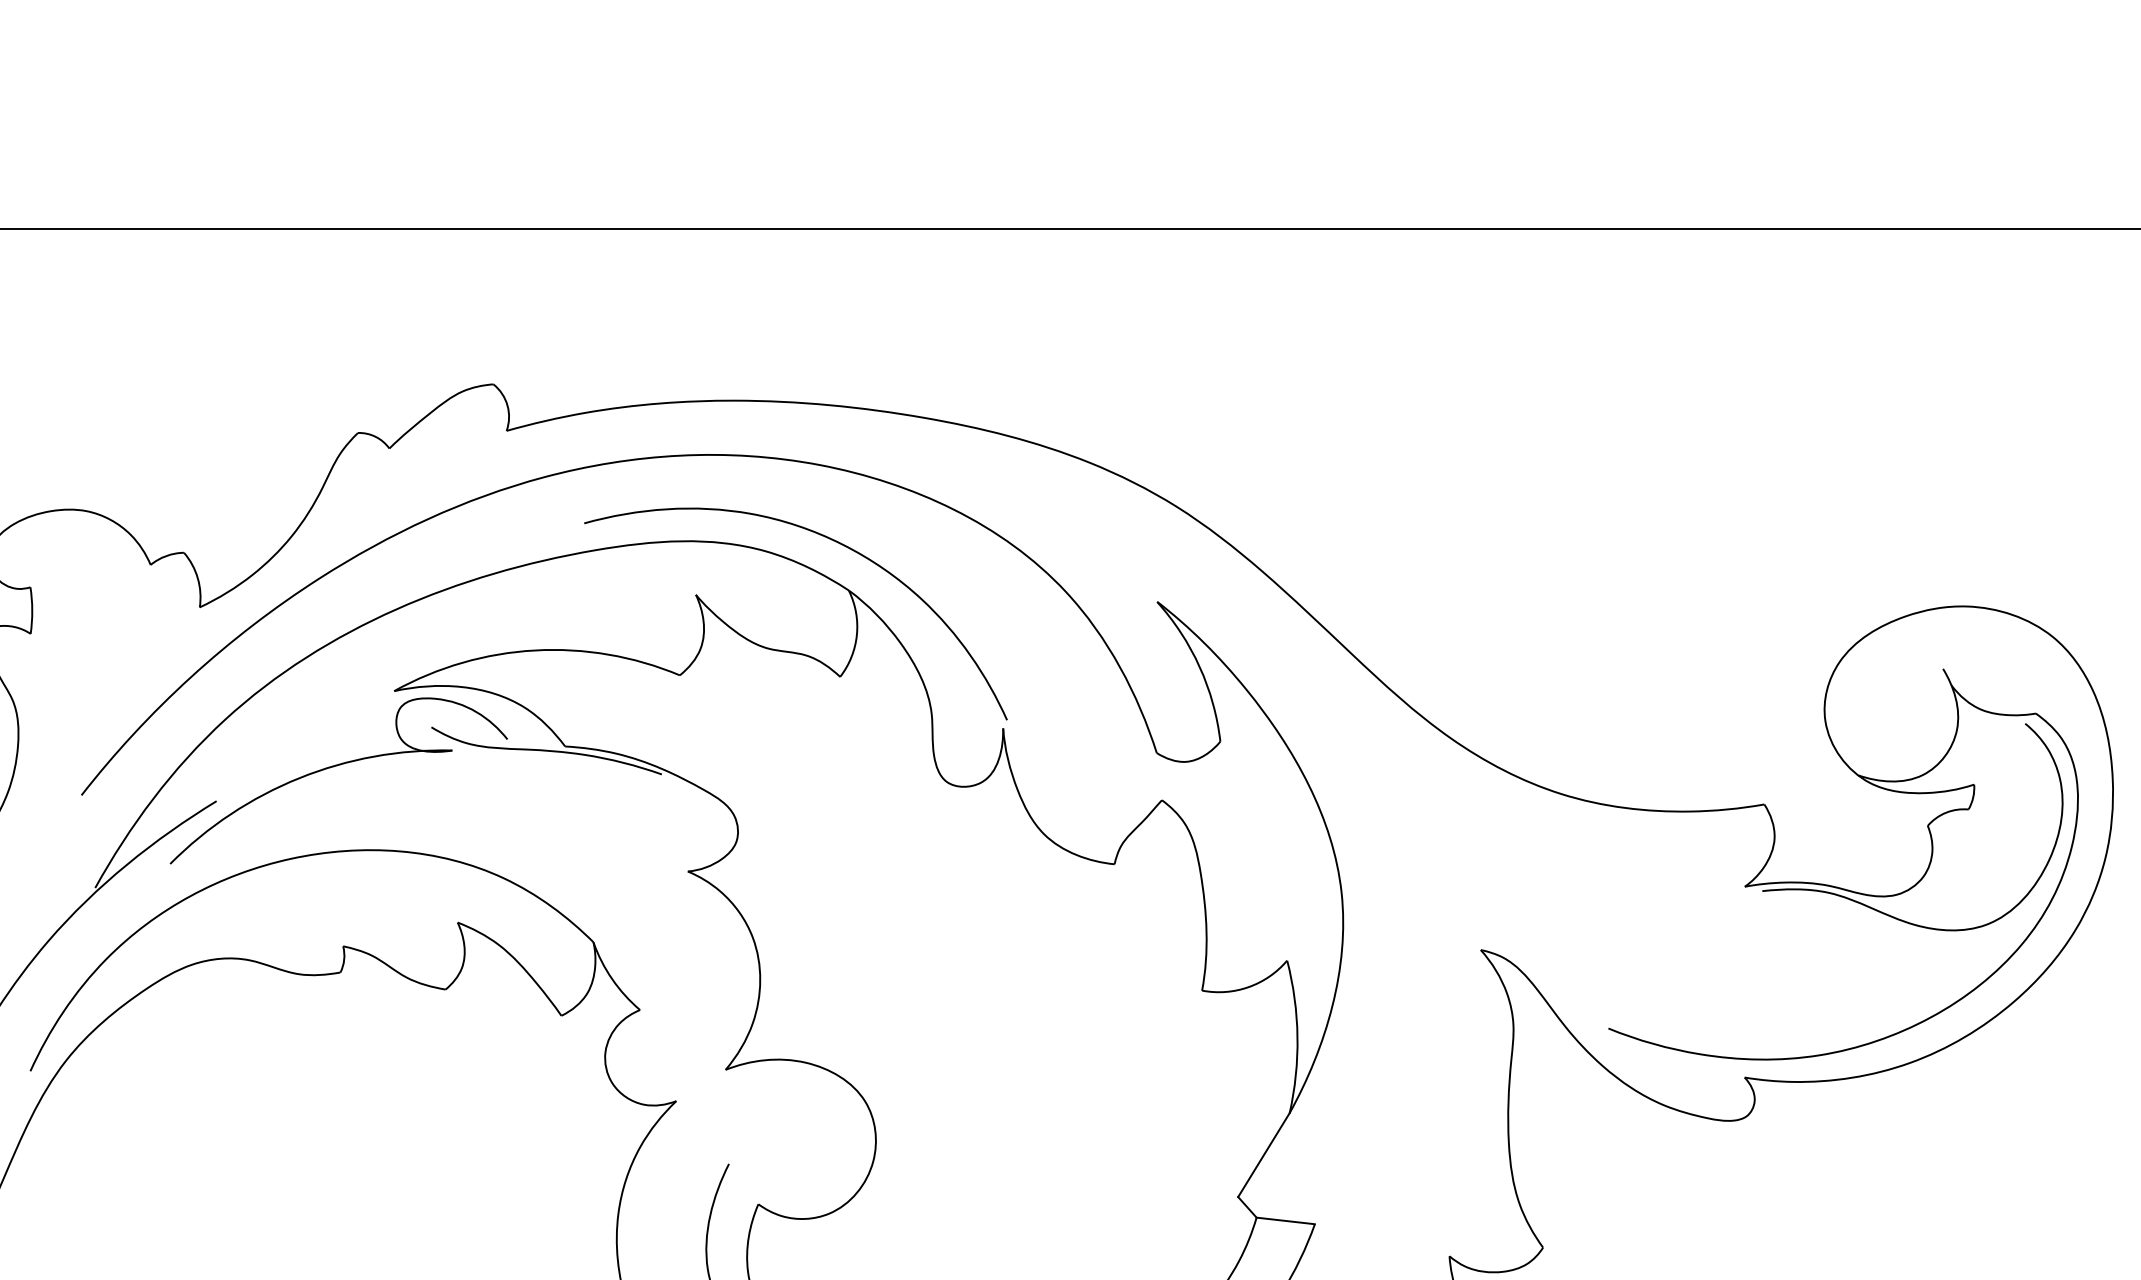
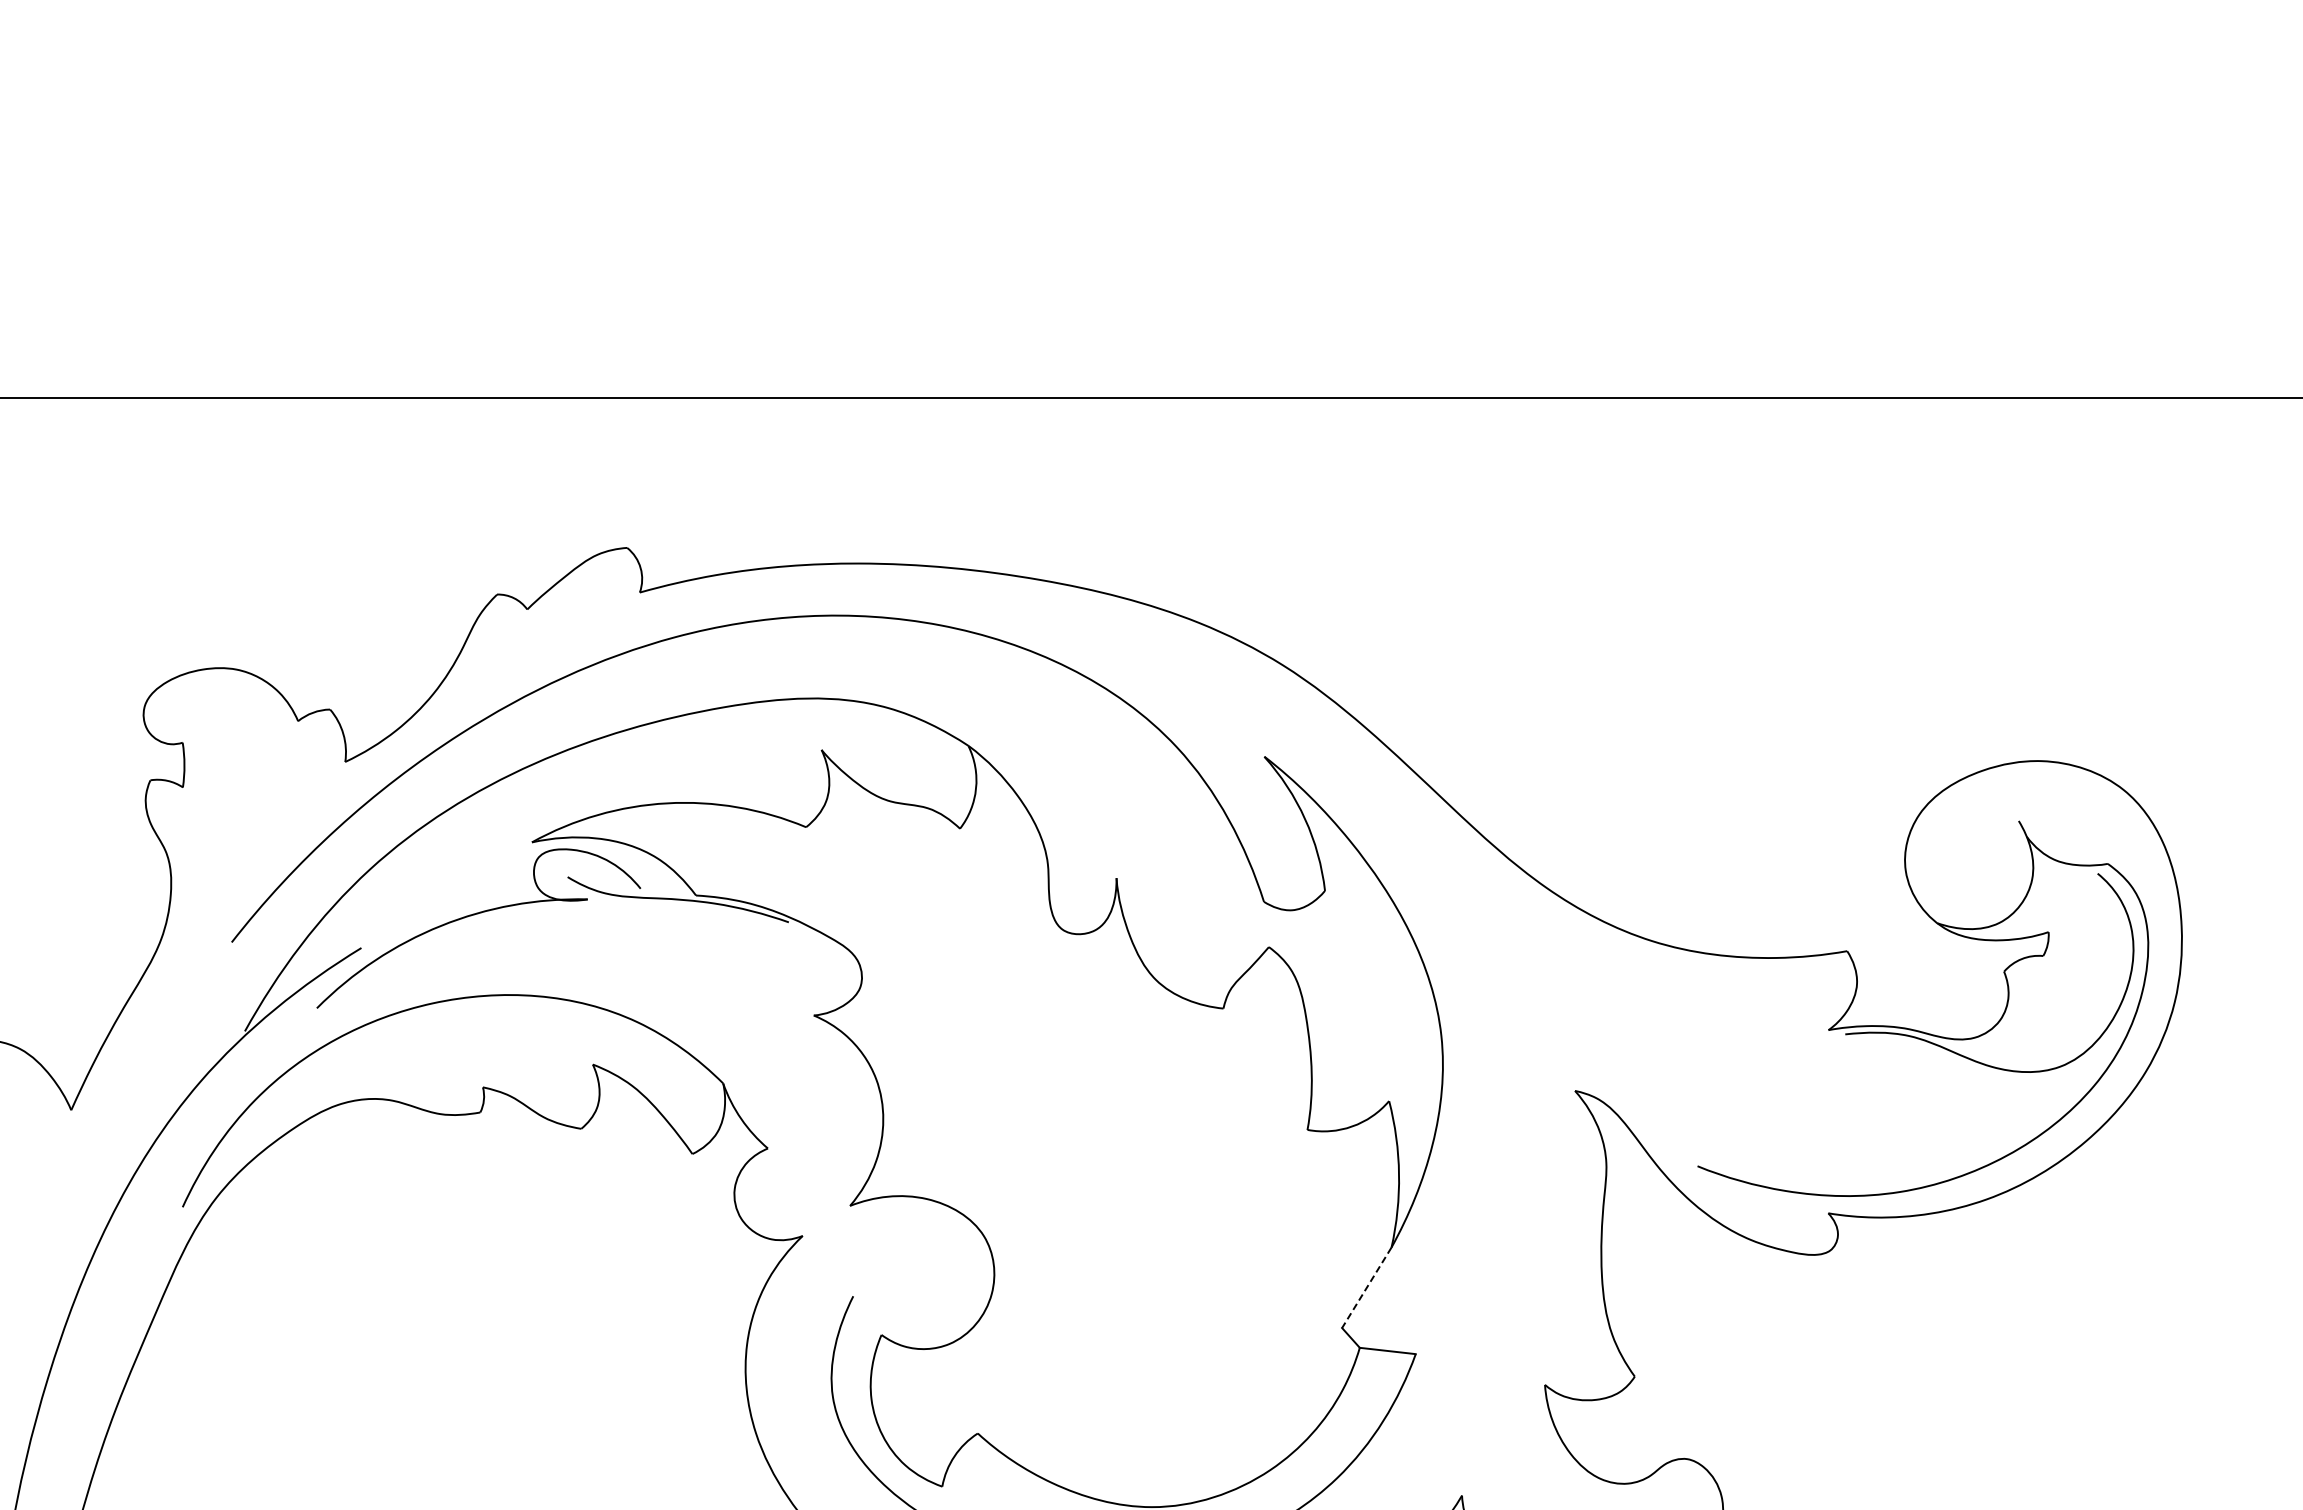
curve: (828, 539) -> (948, 696), removed
line: (1263, 1155) -> (1366, 1288), solid -> dashed

